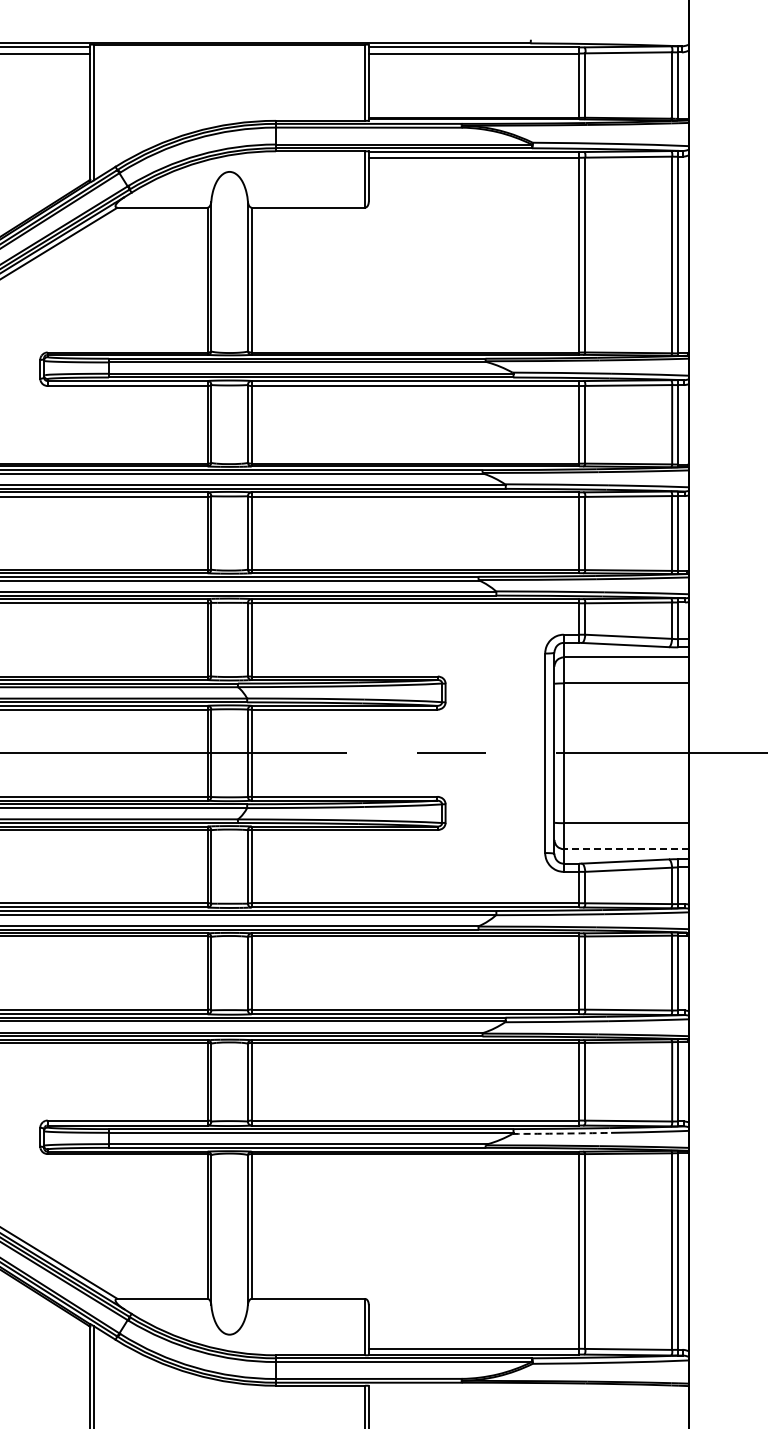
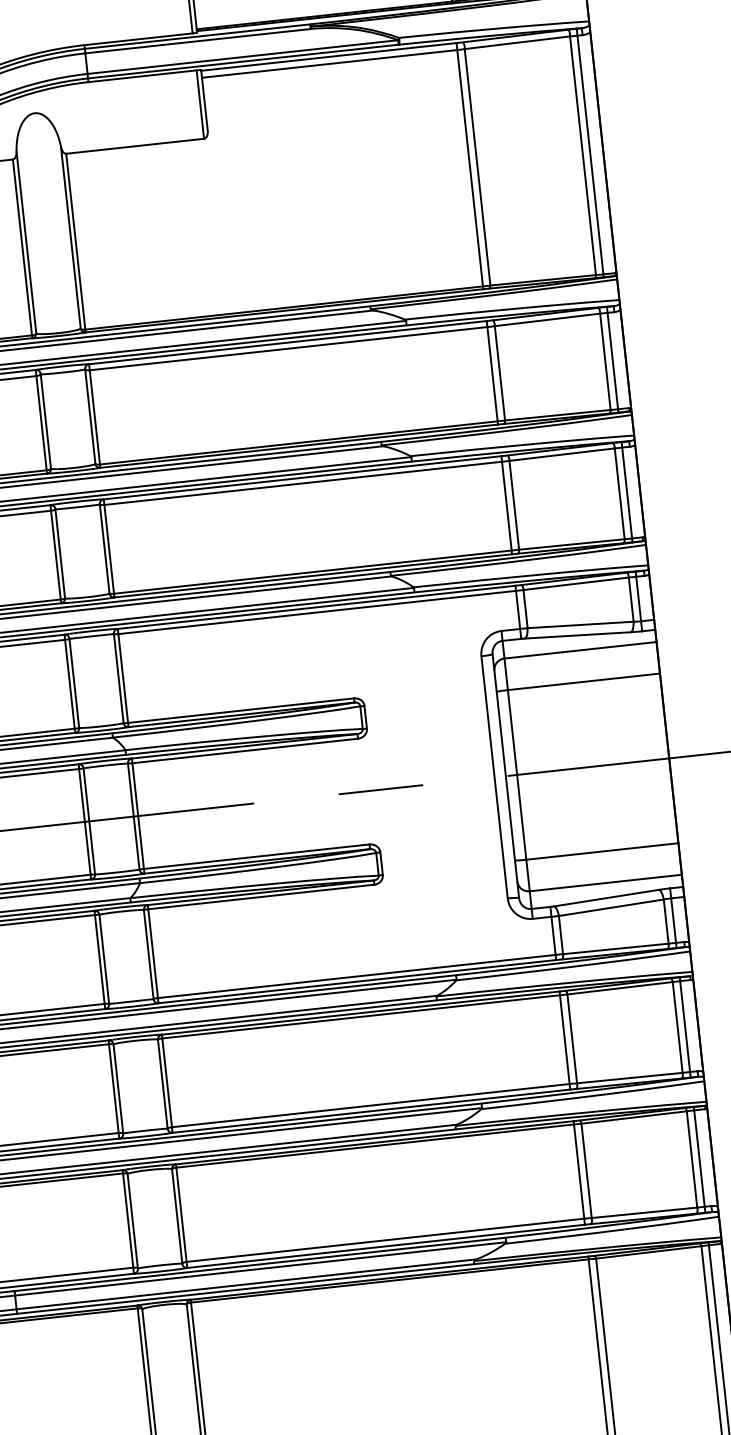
line: (626, 849) -> (605, 883), dashed -> solid
arc: (561, 1133) -> (564, 1236), dashed -> solid

